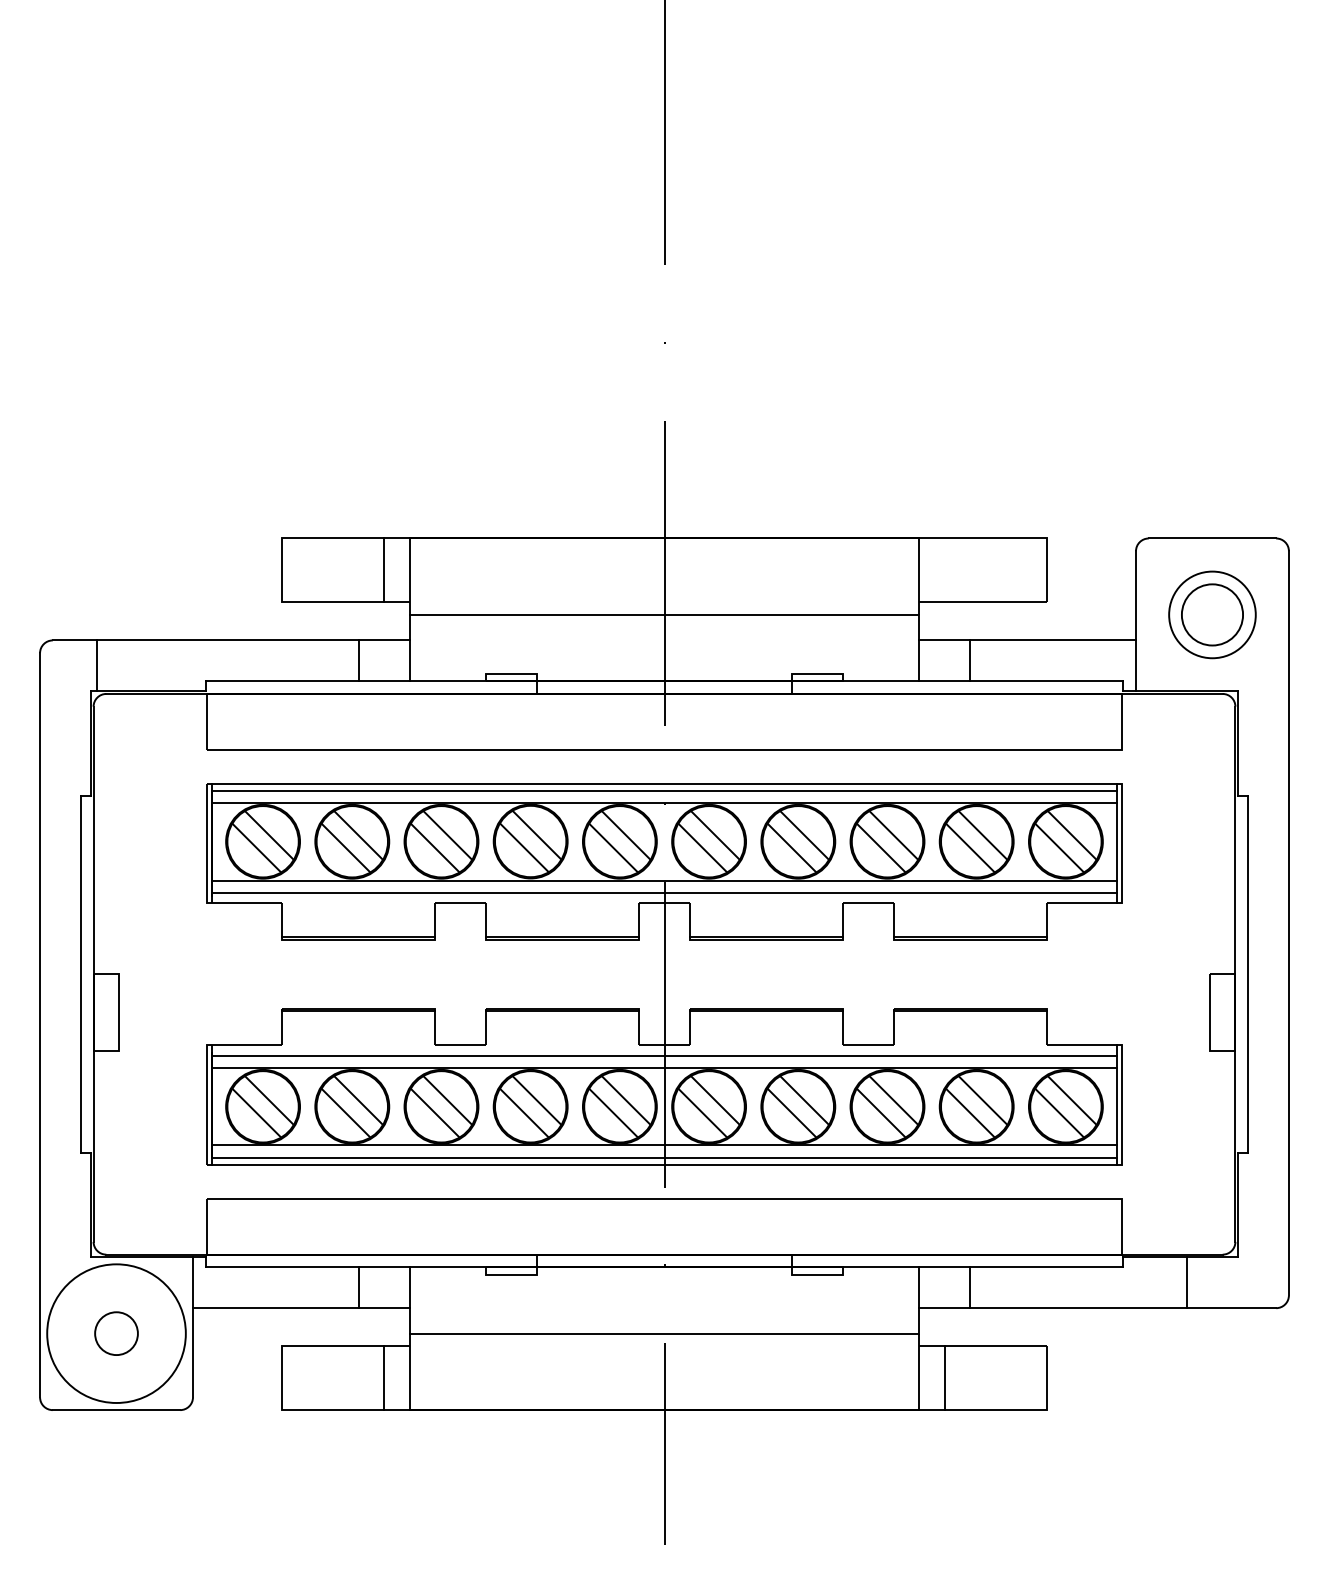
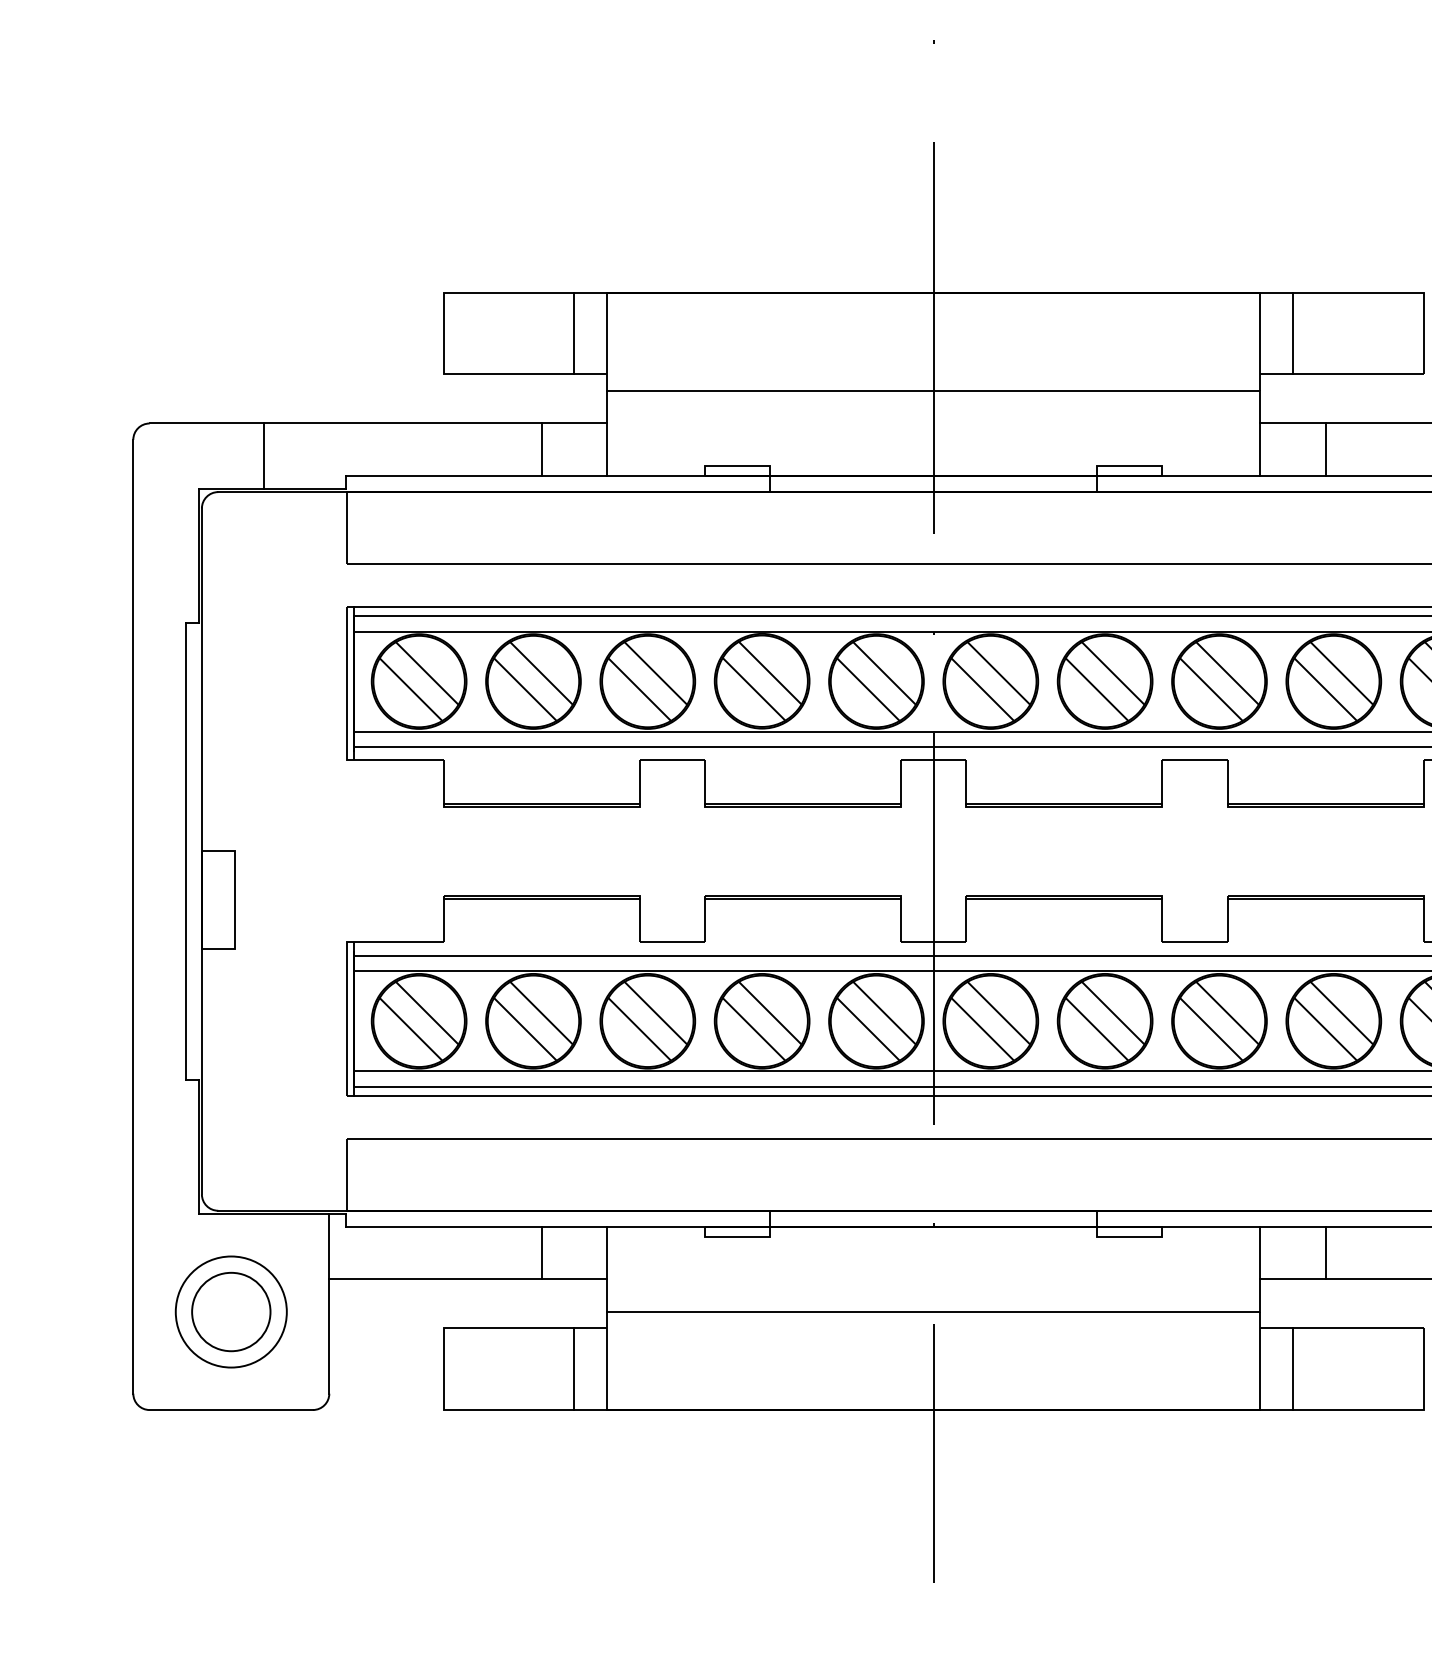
line: (944, 570) -> (1292, 333), added
line: (97, 665) -> (264, 455), moved
circle: (116, 1333) -> (231, 1311), size x0.62
circle: (116, 1333) -> (231, 1311), size x1.43

